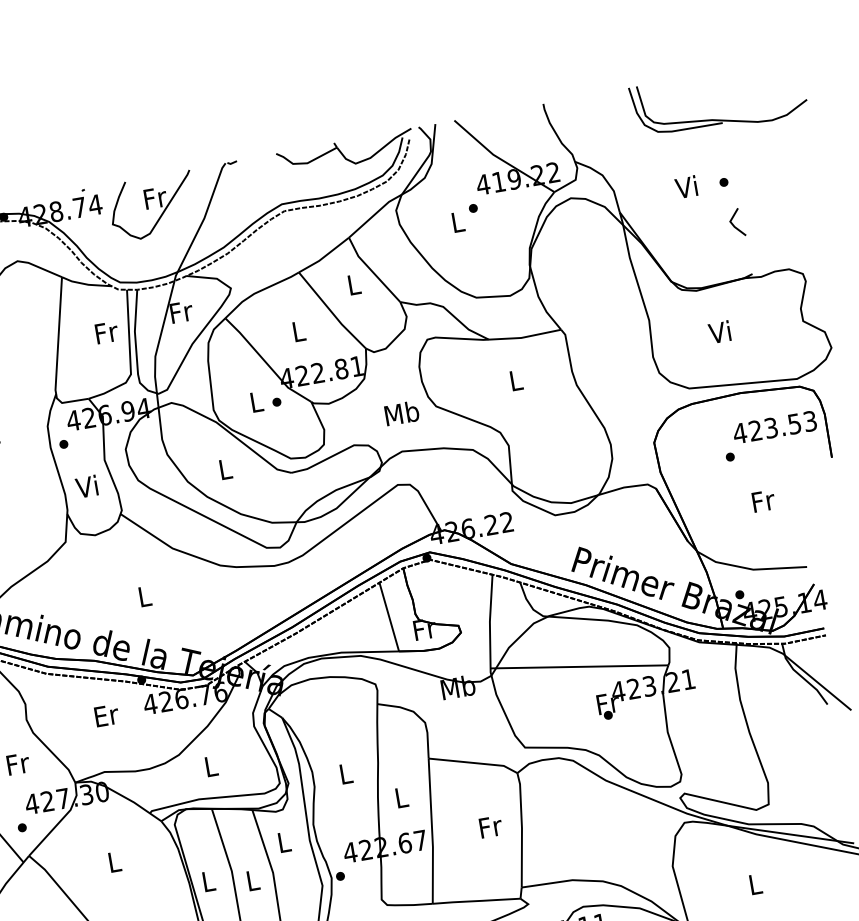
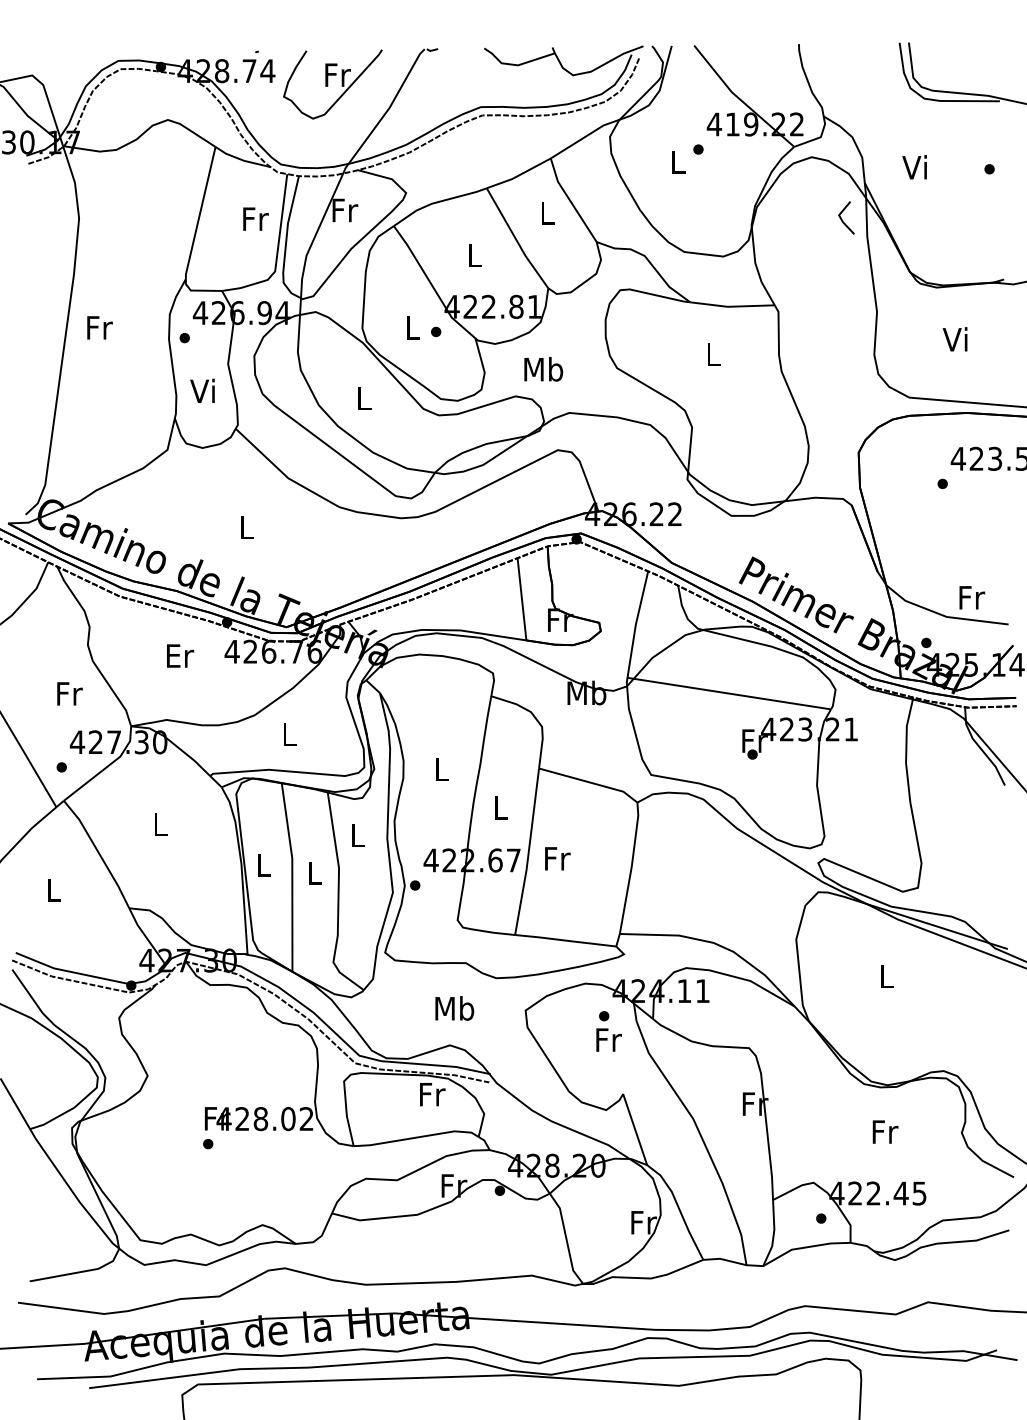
text: (686, 187) -> (914, 167), moved
line: (734, 225) -> (843, 220), moved
text: (401, 413) -> (543, 369), moved
text: (763, 500) -> (972, 597), moved
text: (490, 826) -> (557, 858), moved

